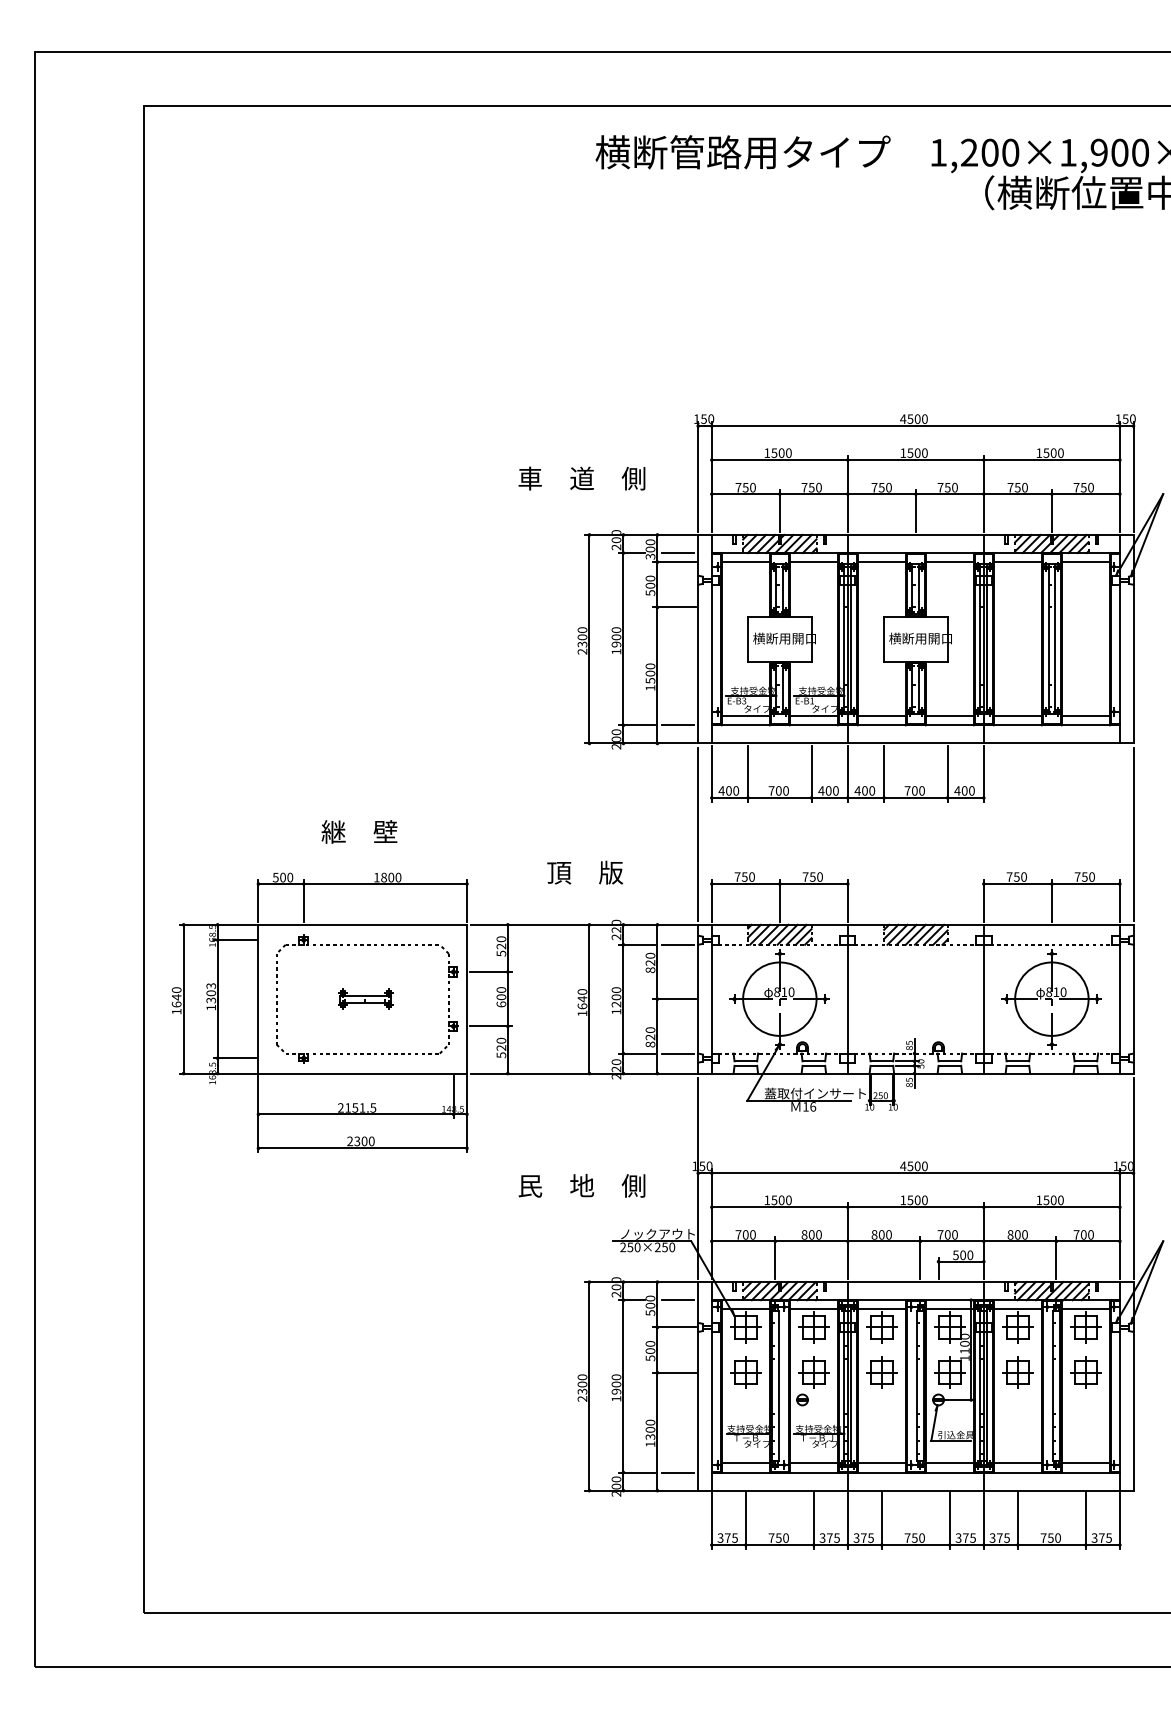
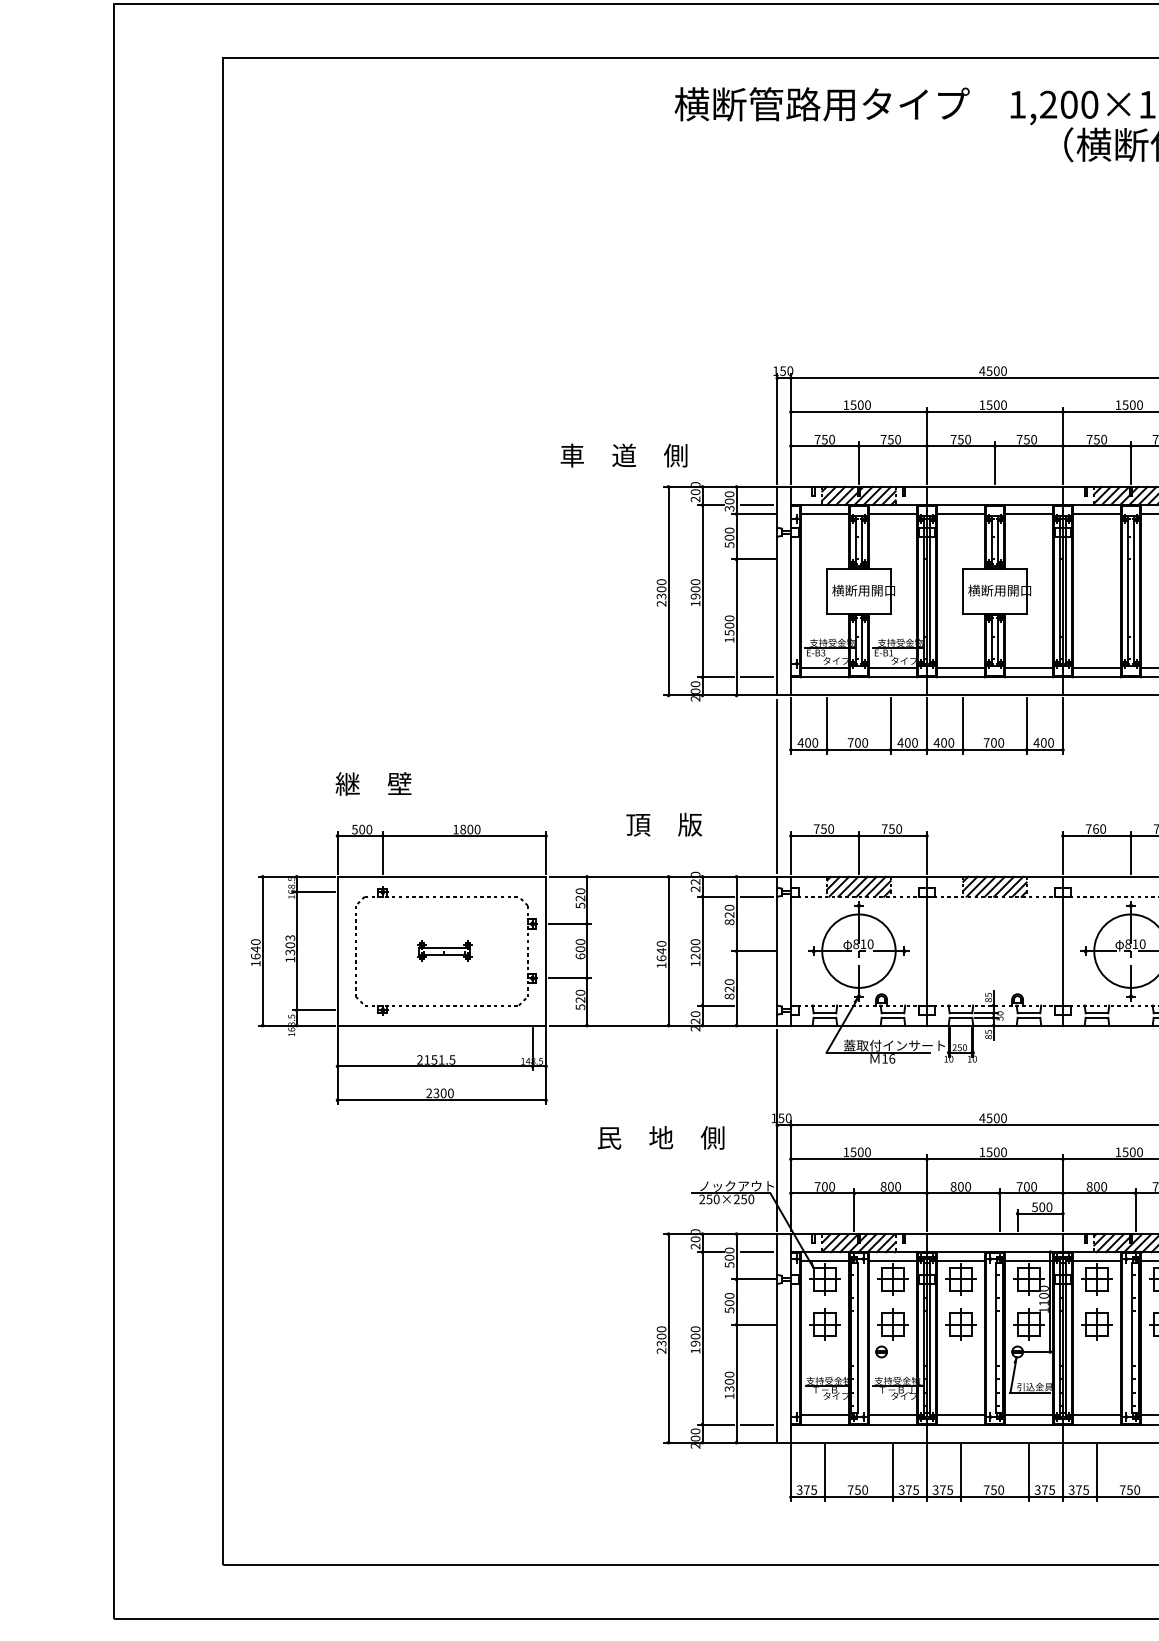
text: (581, 478) -> (623, 455), moved
text: (359, 831) -> (373, 783), moved
text: (1016, 876) -> (1095, 828), 750 -> 760
line: (677, 1053) -> (756, 1005), removed

